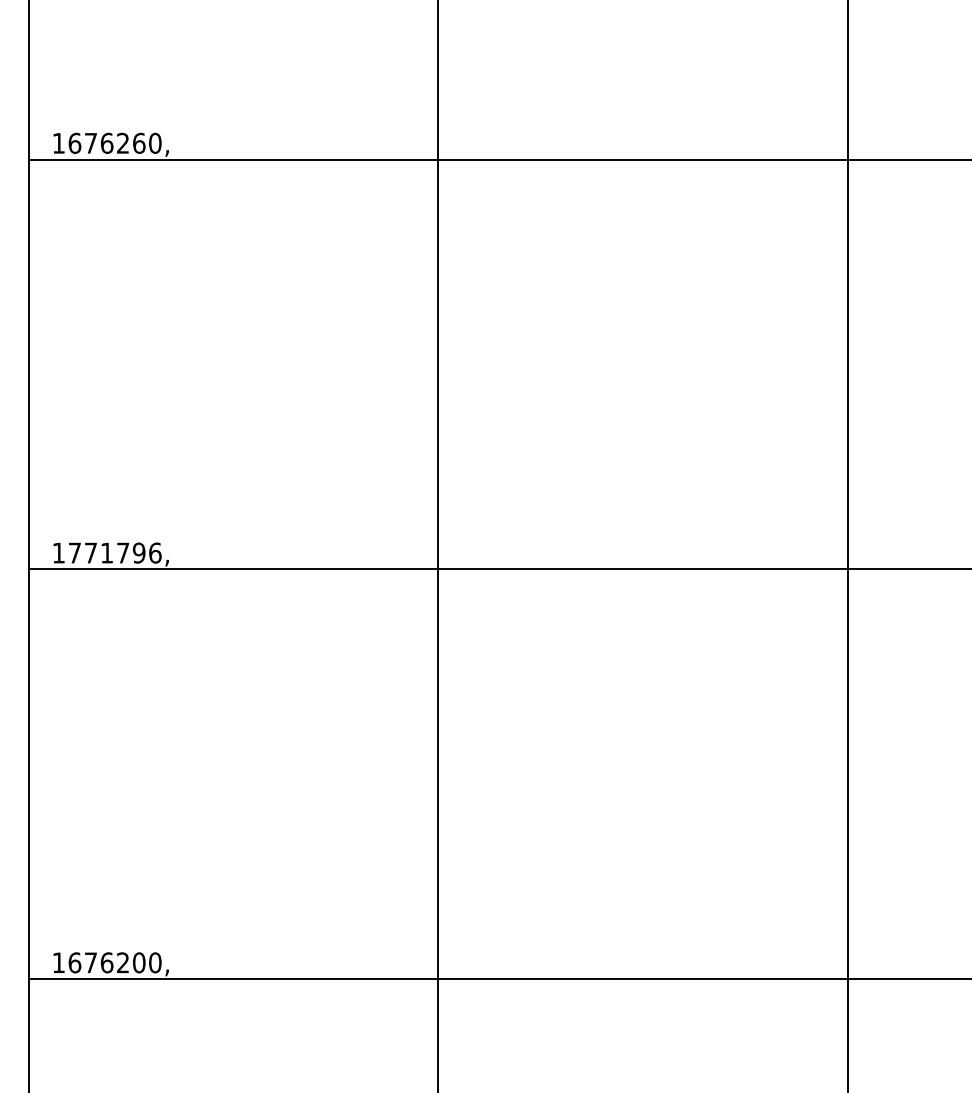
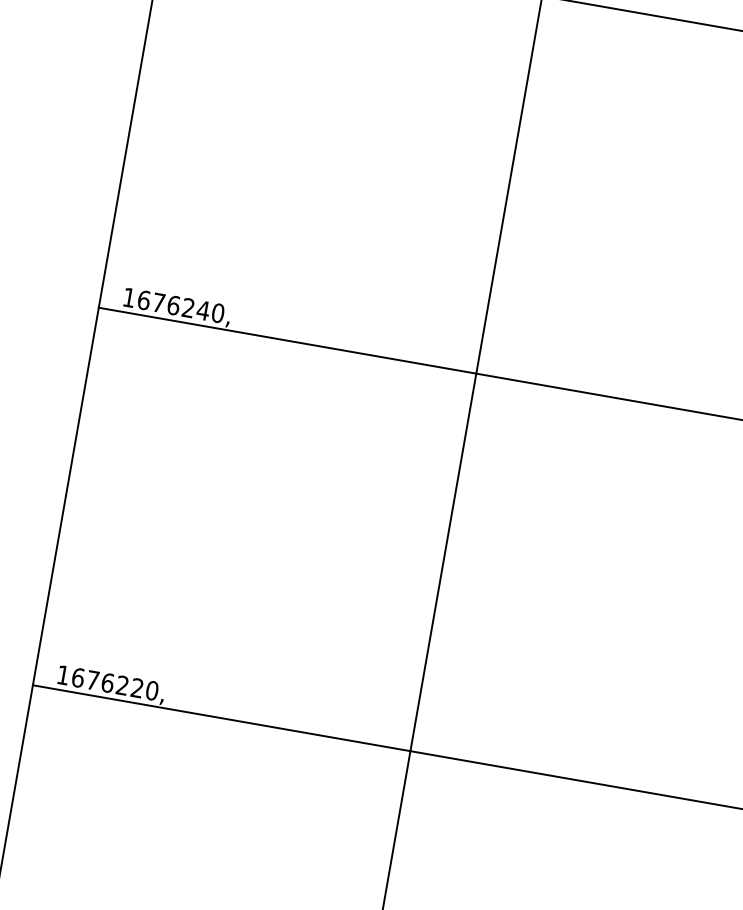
text: (114, 552) -> (180, 306), 1771796, -> 1676240,
text: (139, 962) -> (137, 687), 1676200, -> 1676220,

